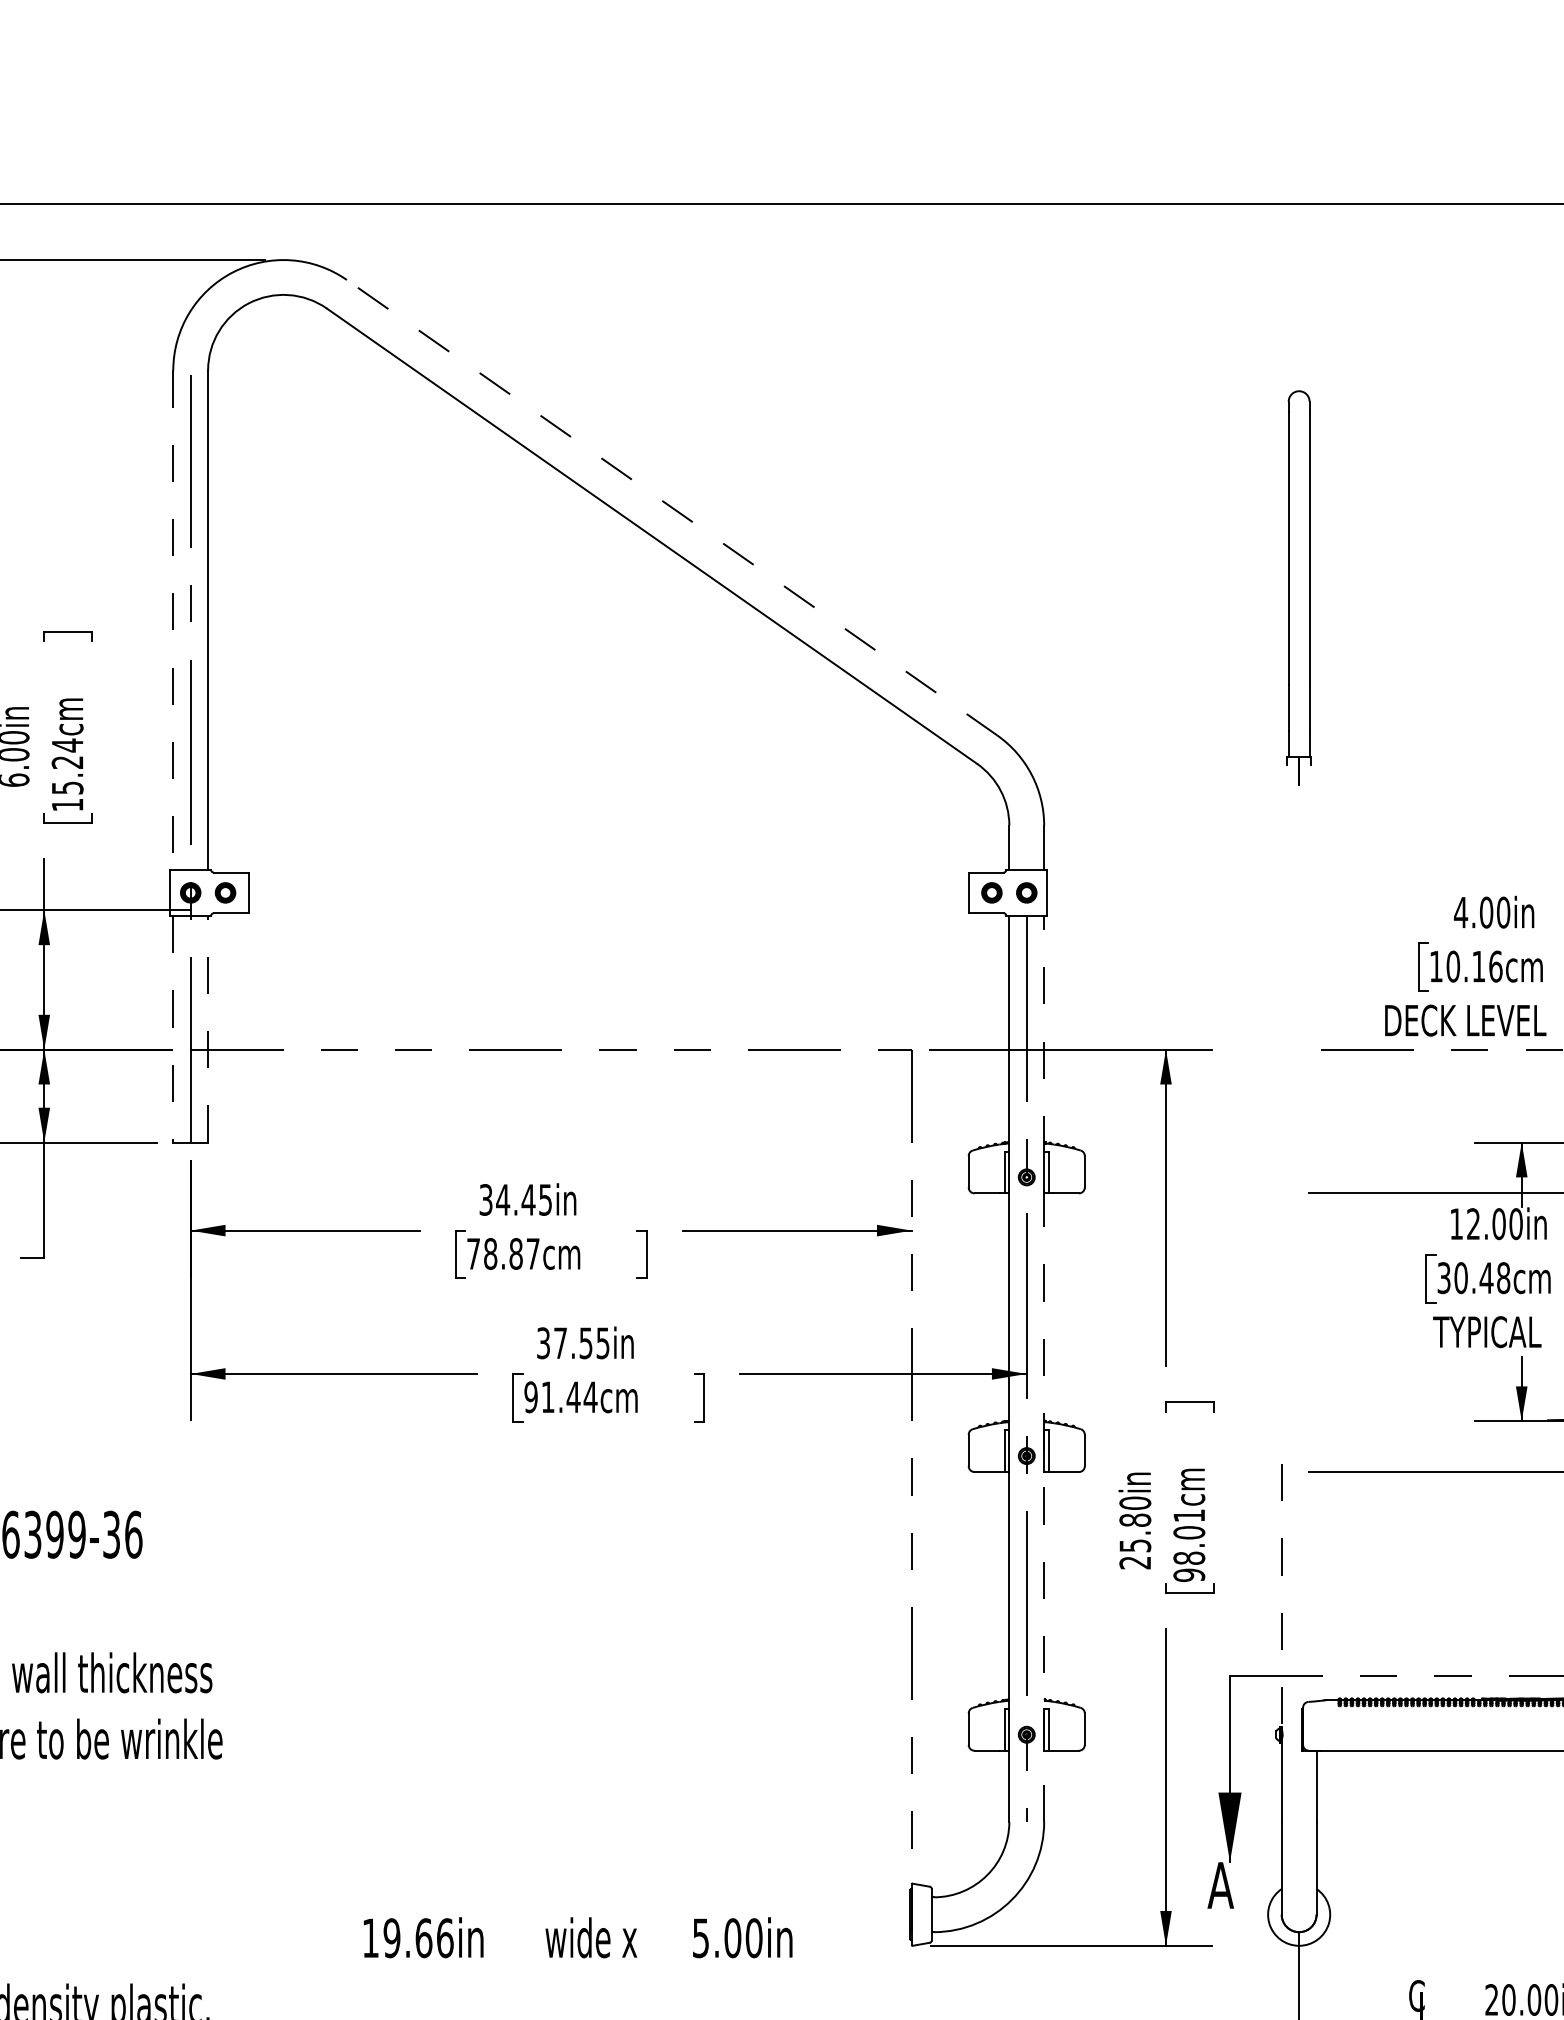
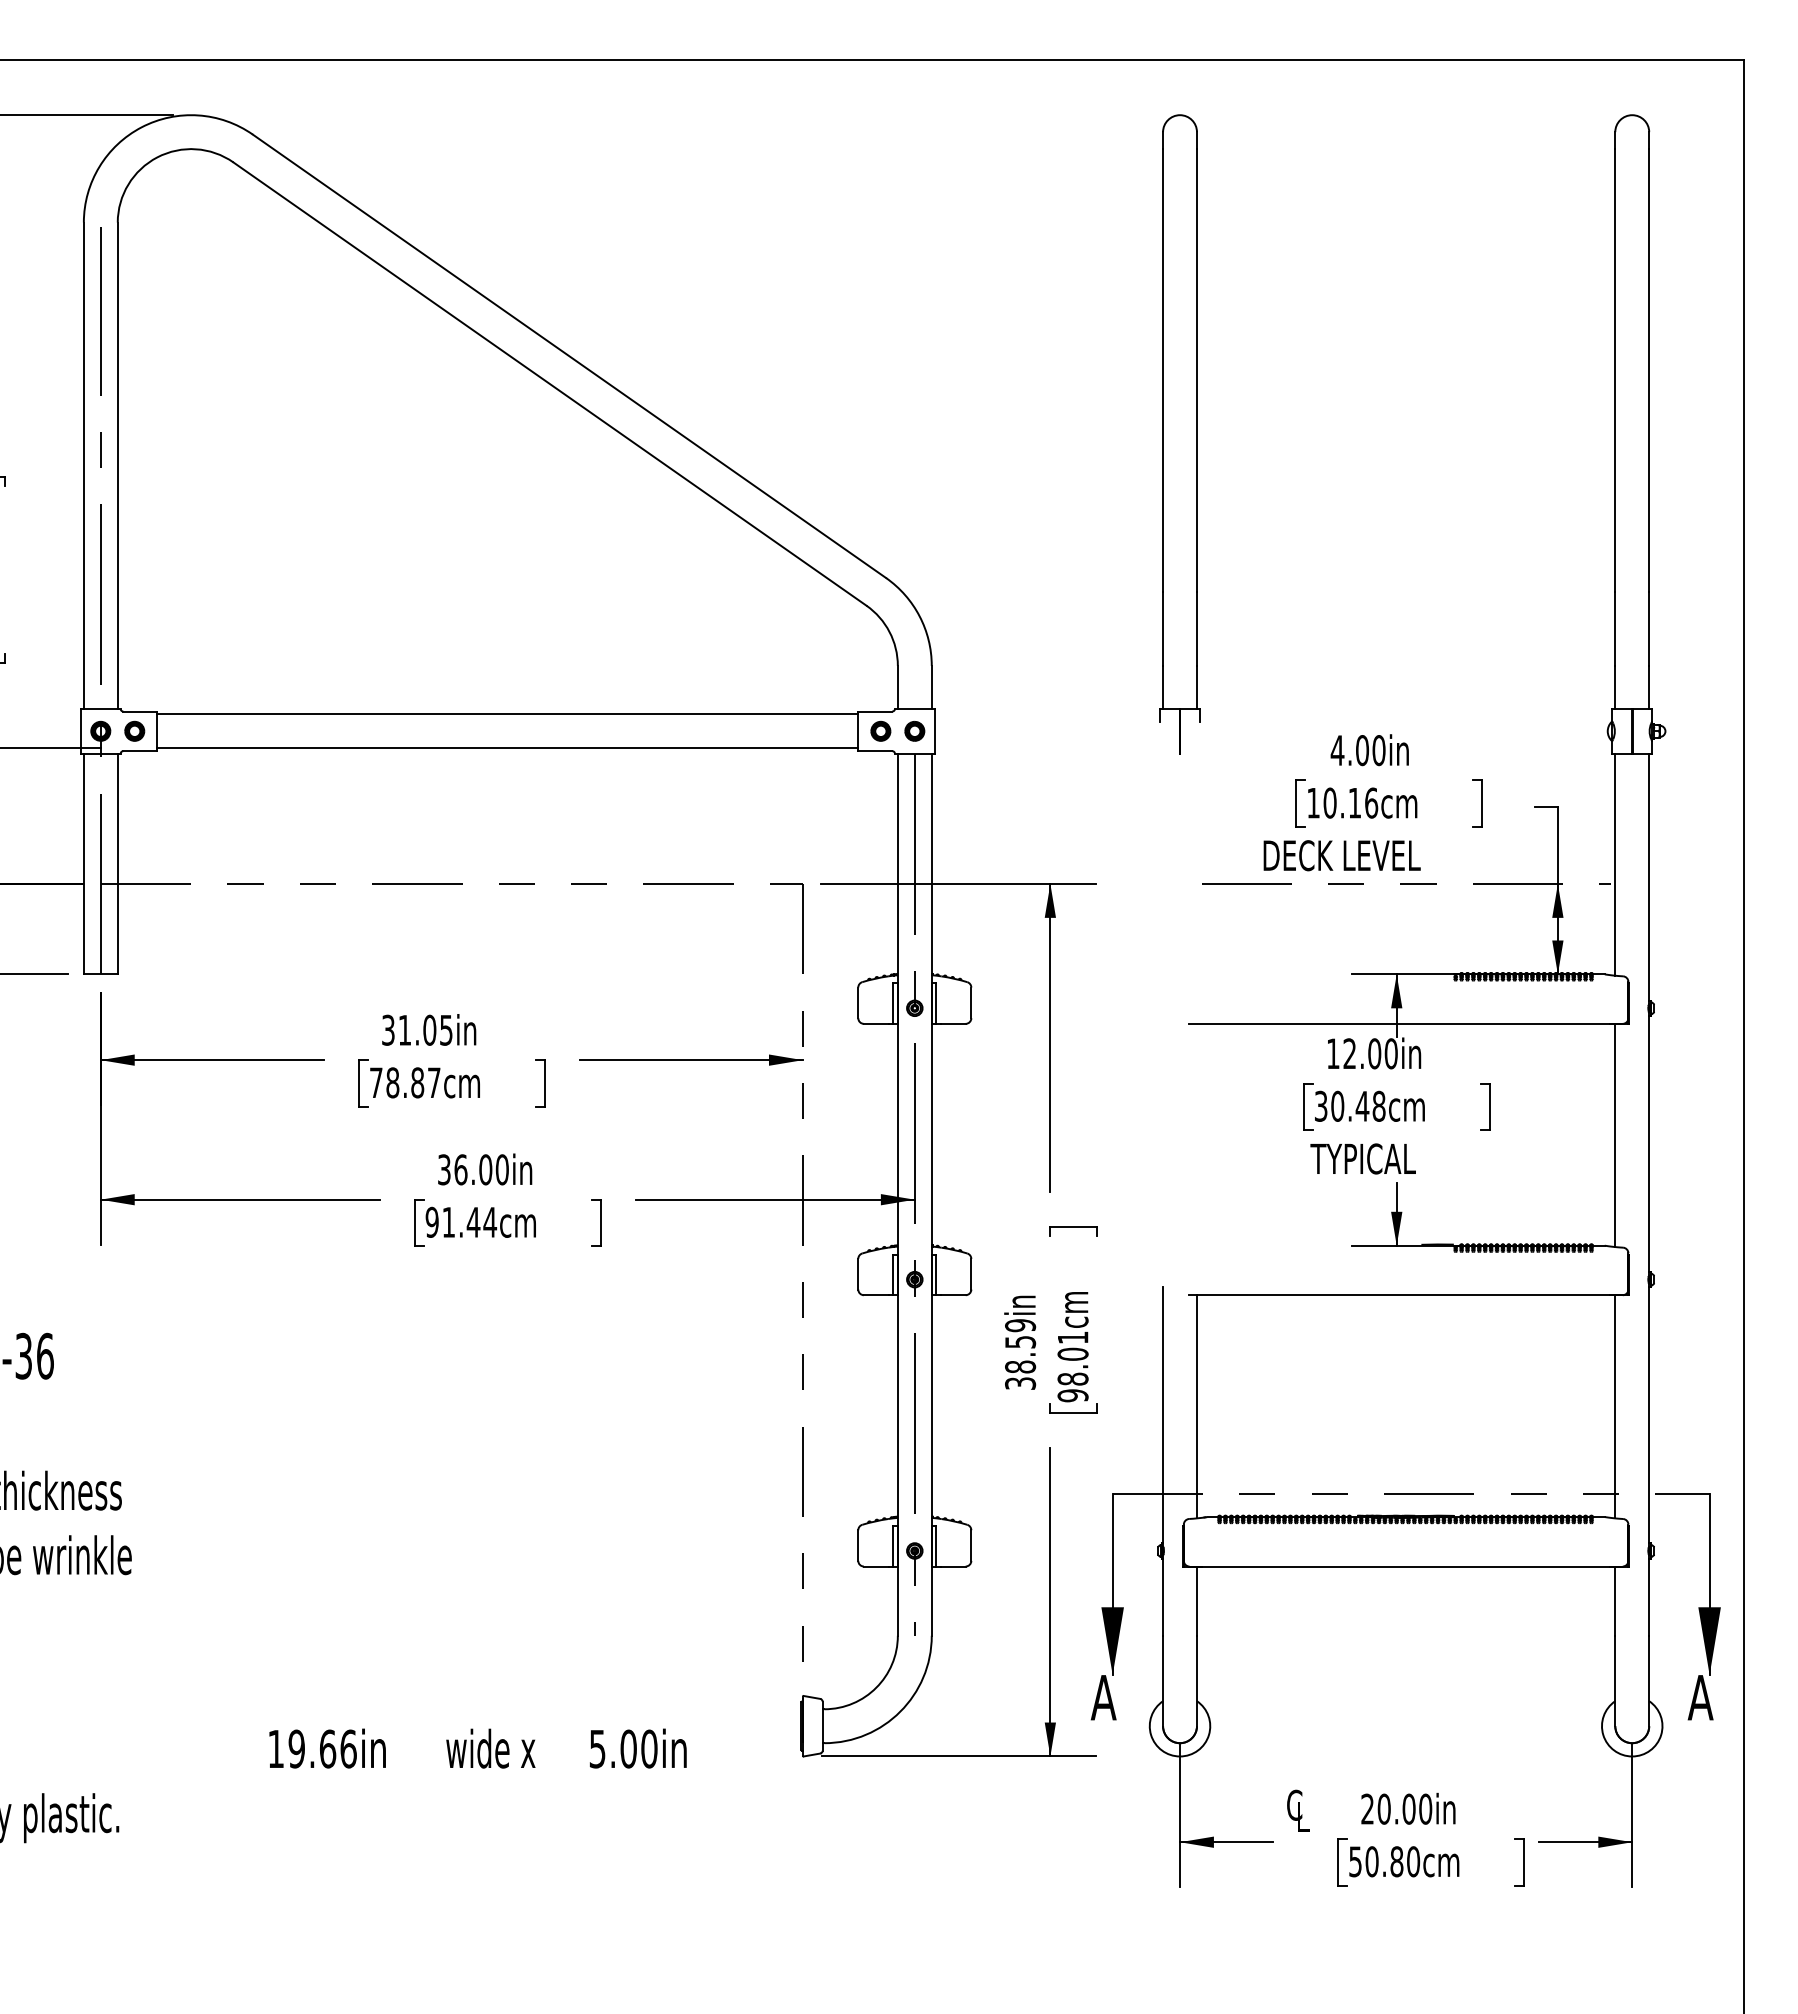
line: (672, 506) -> (569, 355), dashed -> solid
part: (1298, 588) -> (1179, 434), size x1.67
line: (172, 620) -> (83, 466), dashed -> solid
line: (608, 875) -> (507, 714), added
line: (608, 910) -> (507, 748), added
line: (207, 1028) -> (117, 863), dashed -> solid
line: (172, 1029) -> (83, 864), dashed -> solid
text: (515, 1199) -> (417, 1029), 34.45in -> 31.05in
text: (581, 1342) -> (481, 1169), 37.55in -> 36.00in
line: (1043, 1368) -> (931, 1194), dashed -> solid
text: (1135, 1532) -> (1020, 1354), 25.80in -> 38.59in
line: (1316, 1586) -> (1196, 1406), added
line: (1282, 1595) -> (1163, 1415), dashed -> solid

